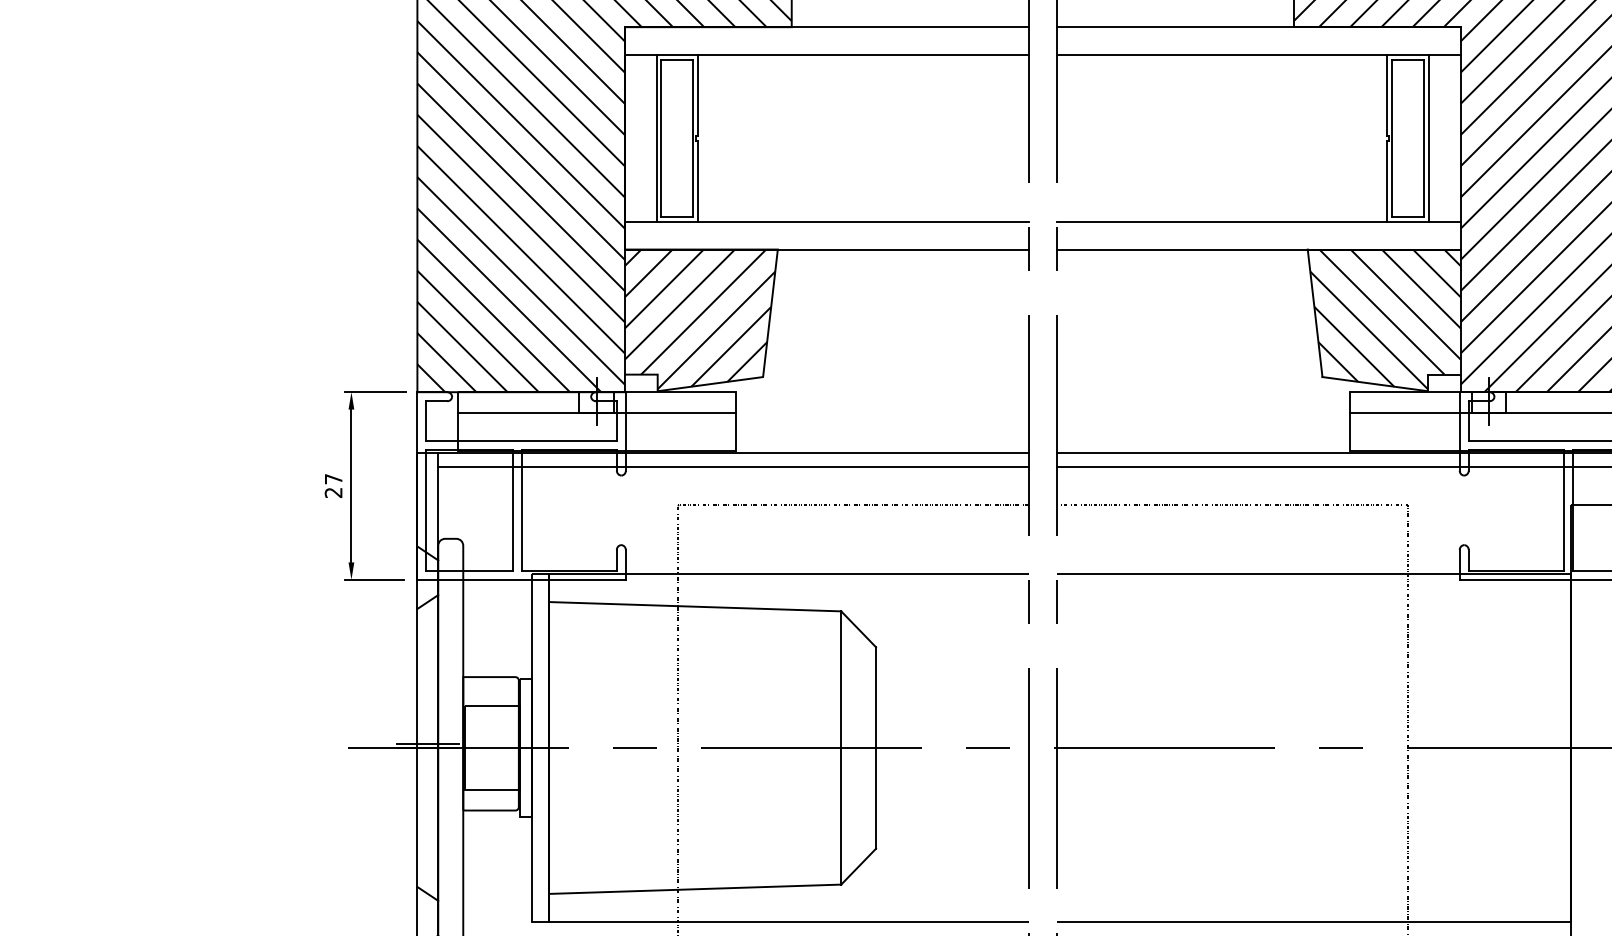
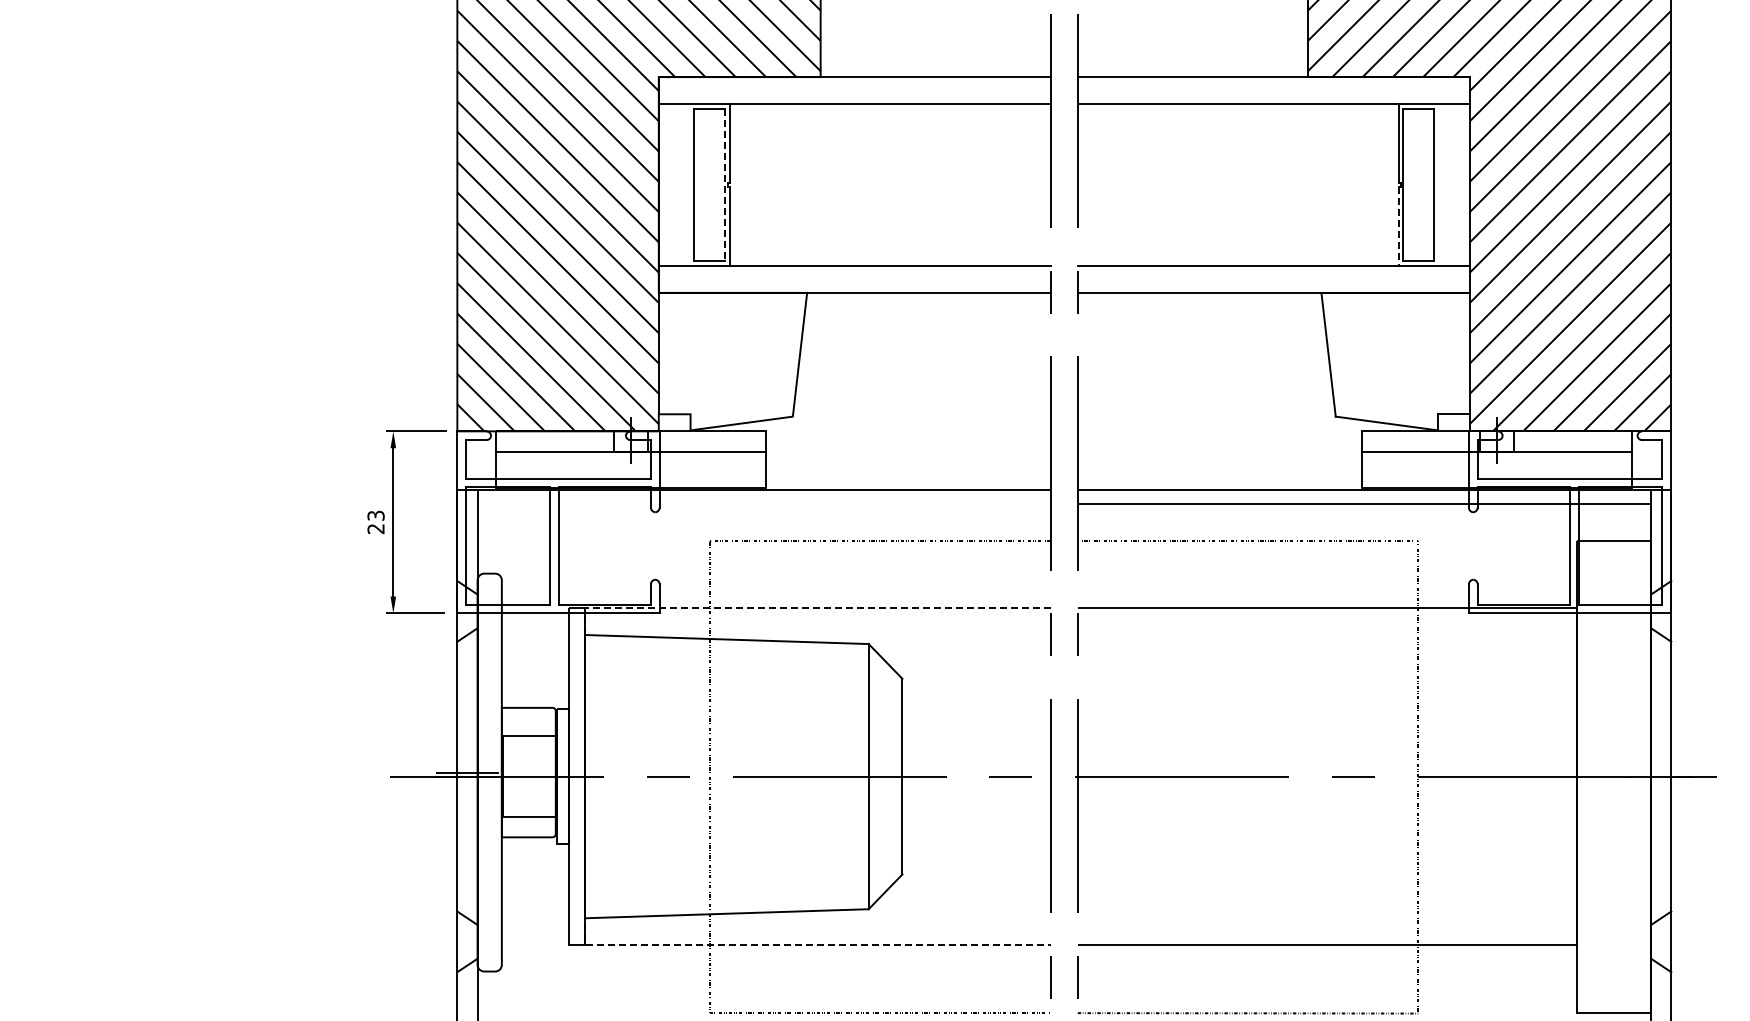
line: (656, 137) -> (689, 184), removed
line: (1429, 137) -> (1439, 184), removed
line: (693, 138) -> (725, 185), solid -> dashed
line: (1387, 182) -> (1398, 227), solid -> dashed
hatch: (699, 319) -> (731, 360), removed
hatch: (1385, 319) -> (1396, 360), removed
line: (732, 466) -> (763, 503), removed
text: (333, 478) -> (375, 515), 27 -> 23
line: (549, 747) -> (585, 776), solid -> dashed

